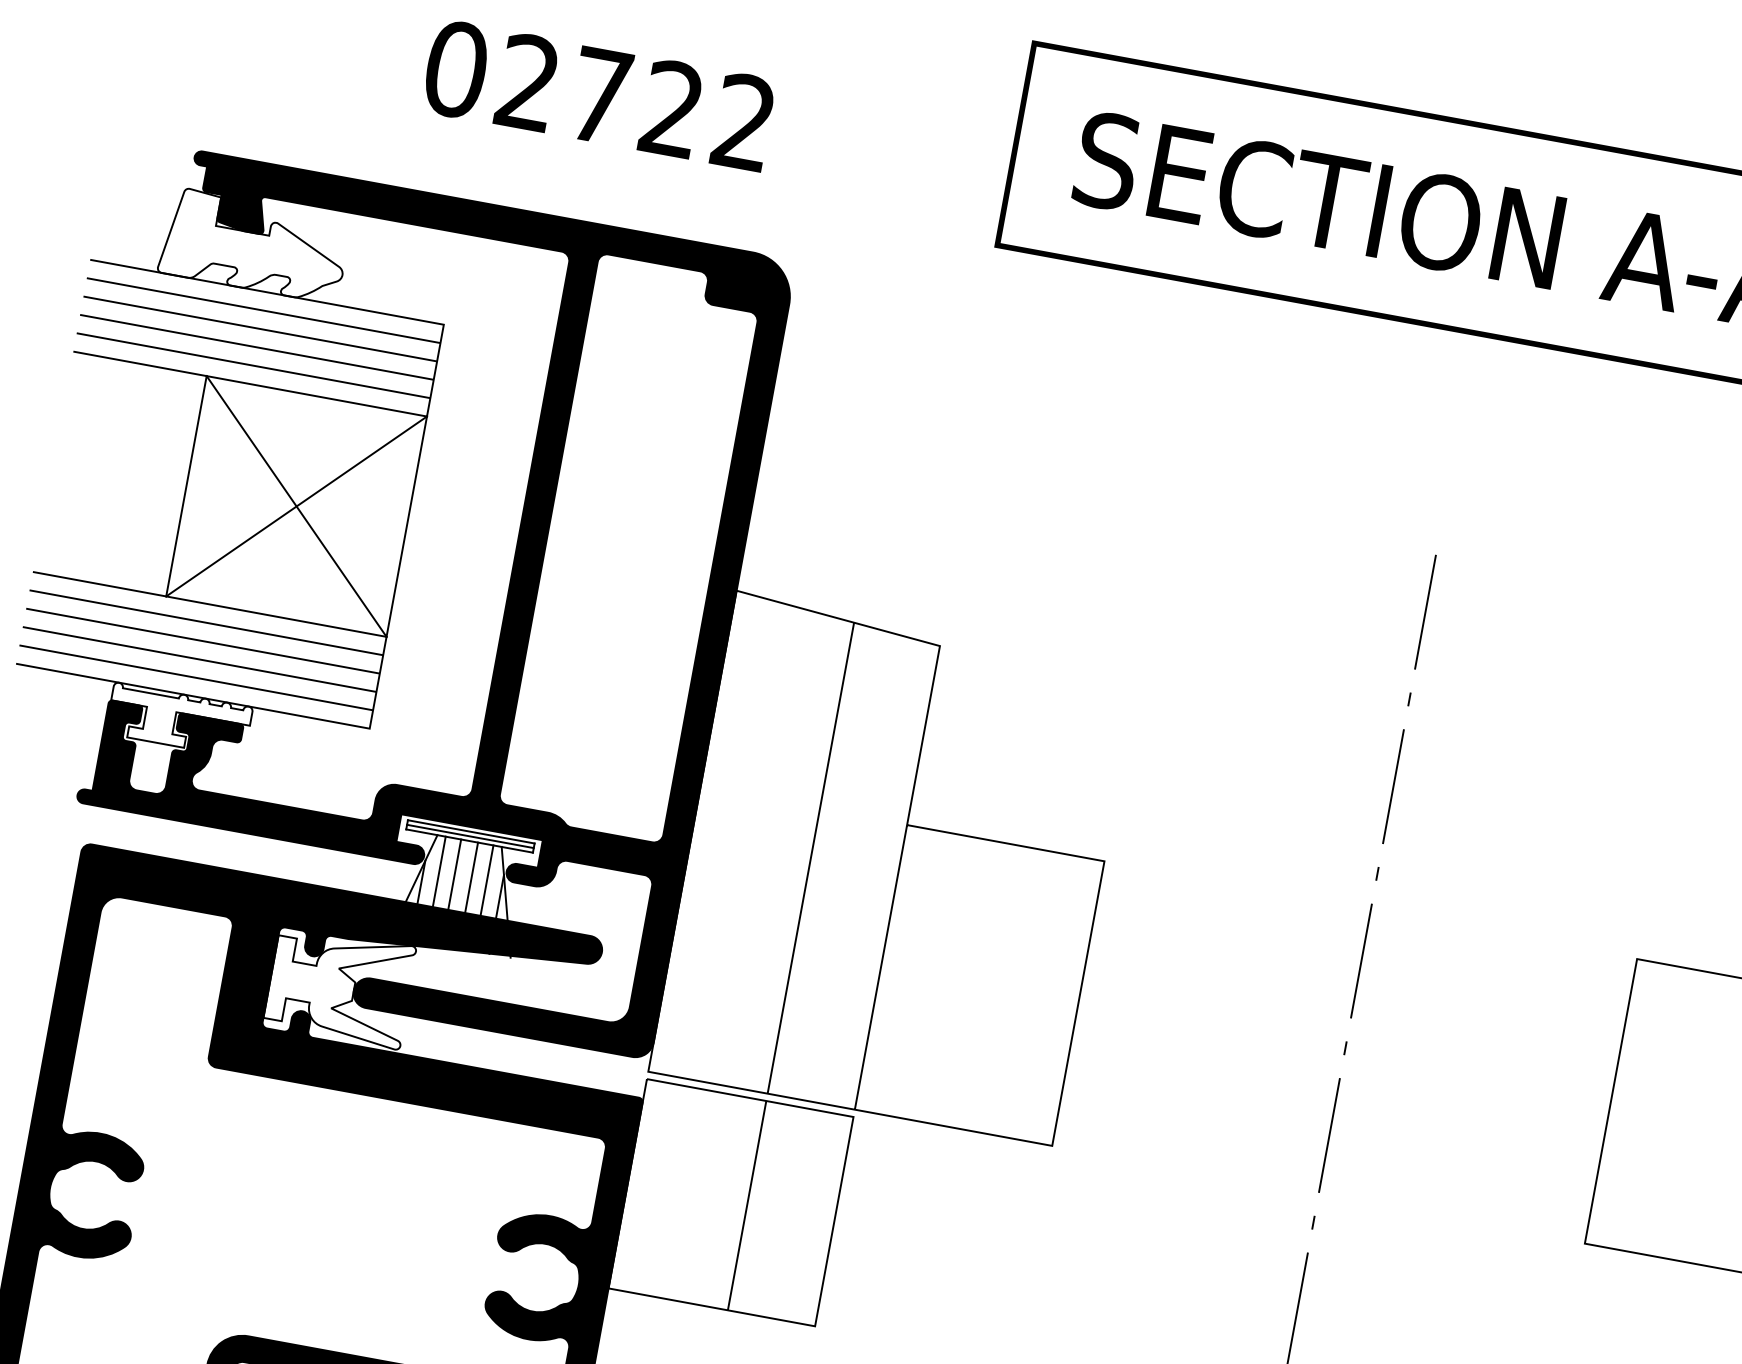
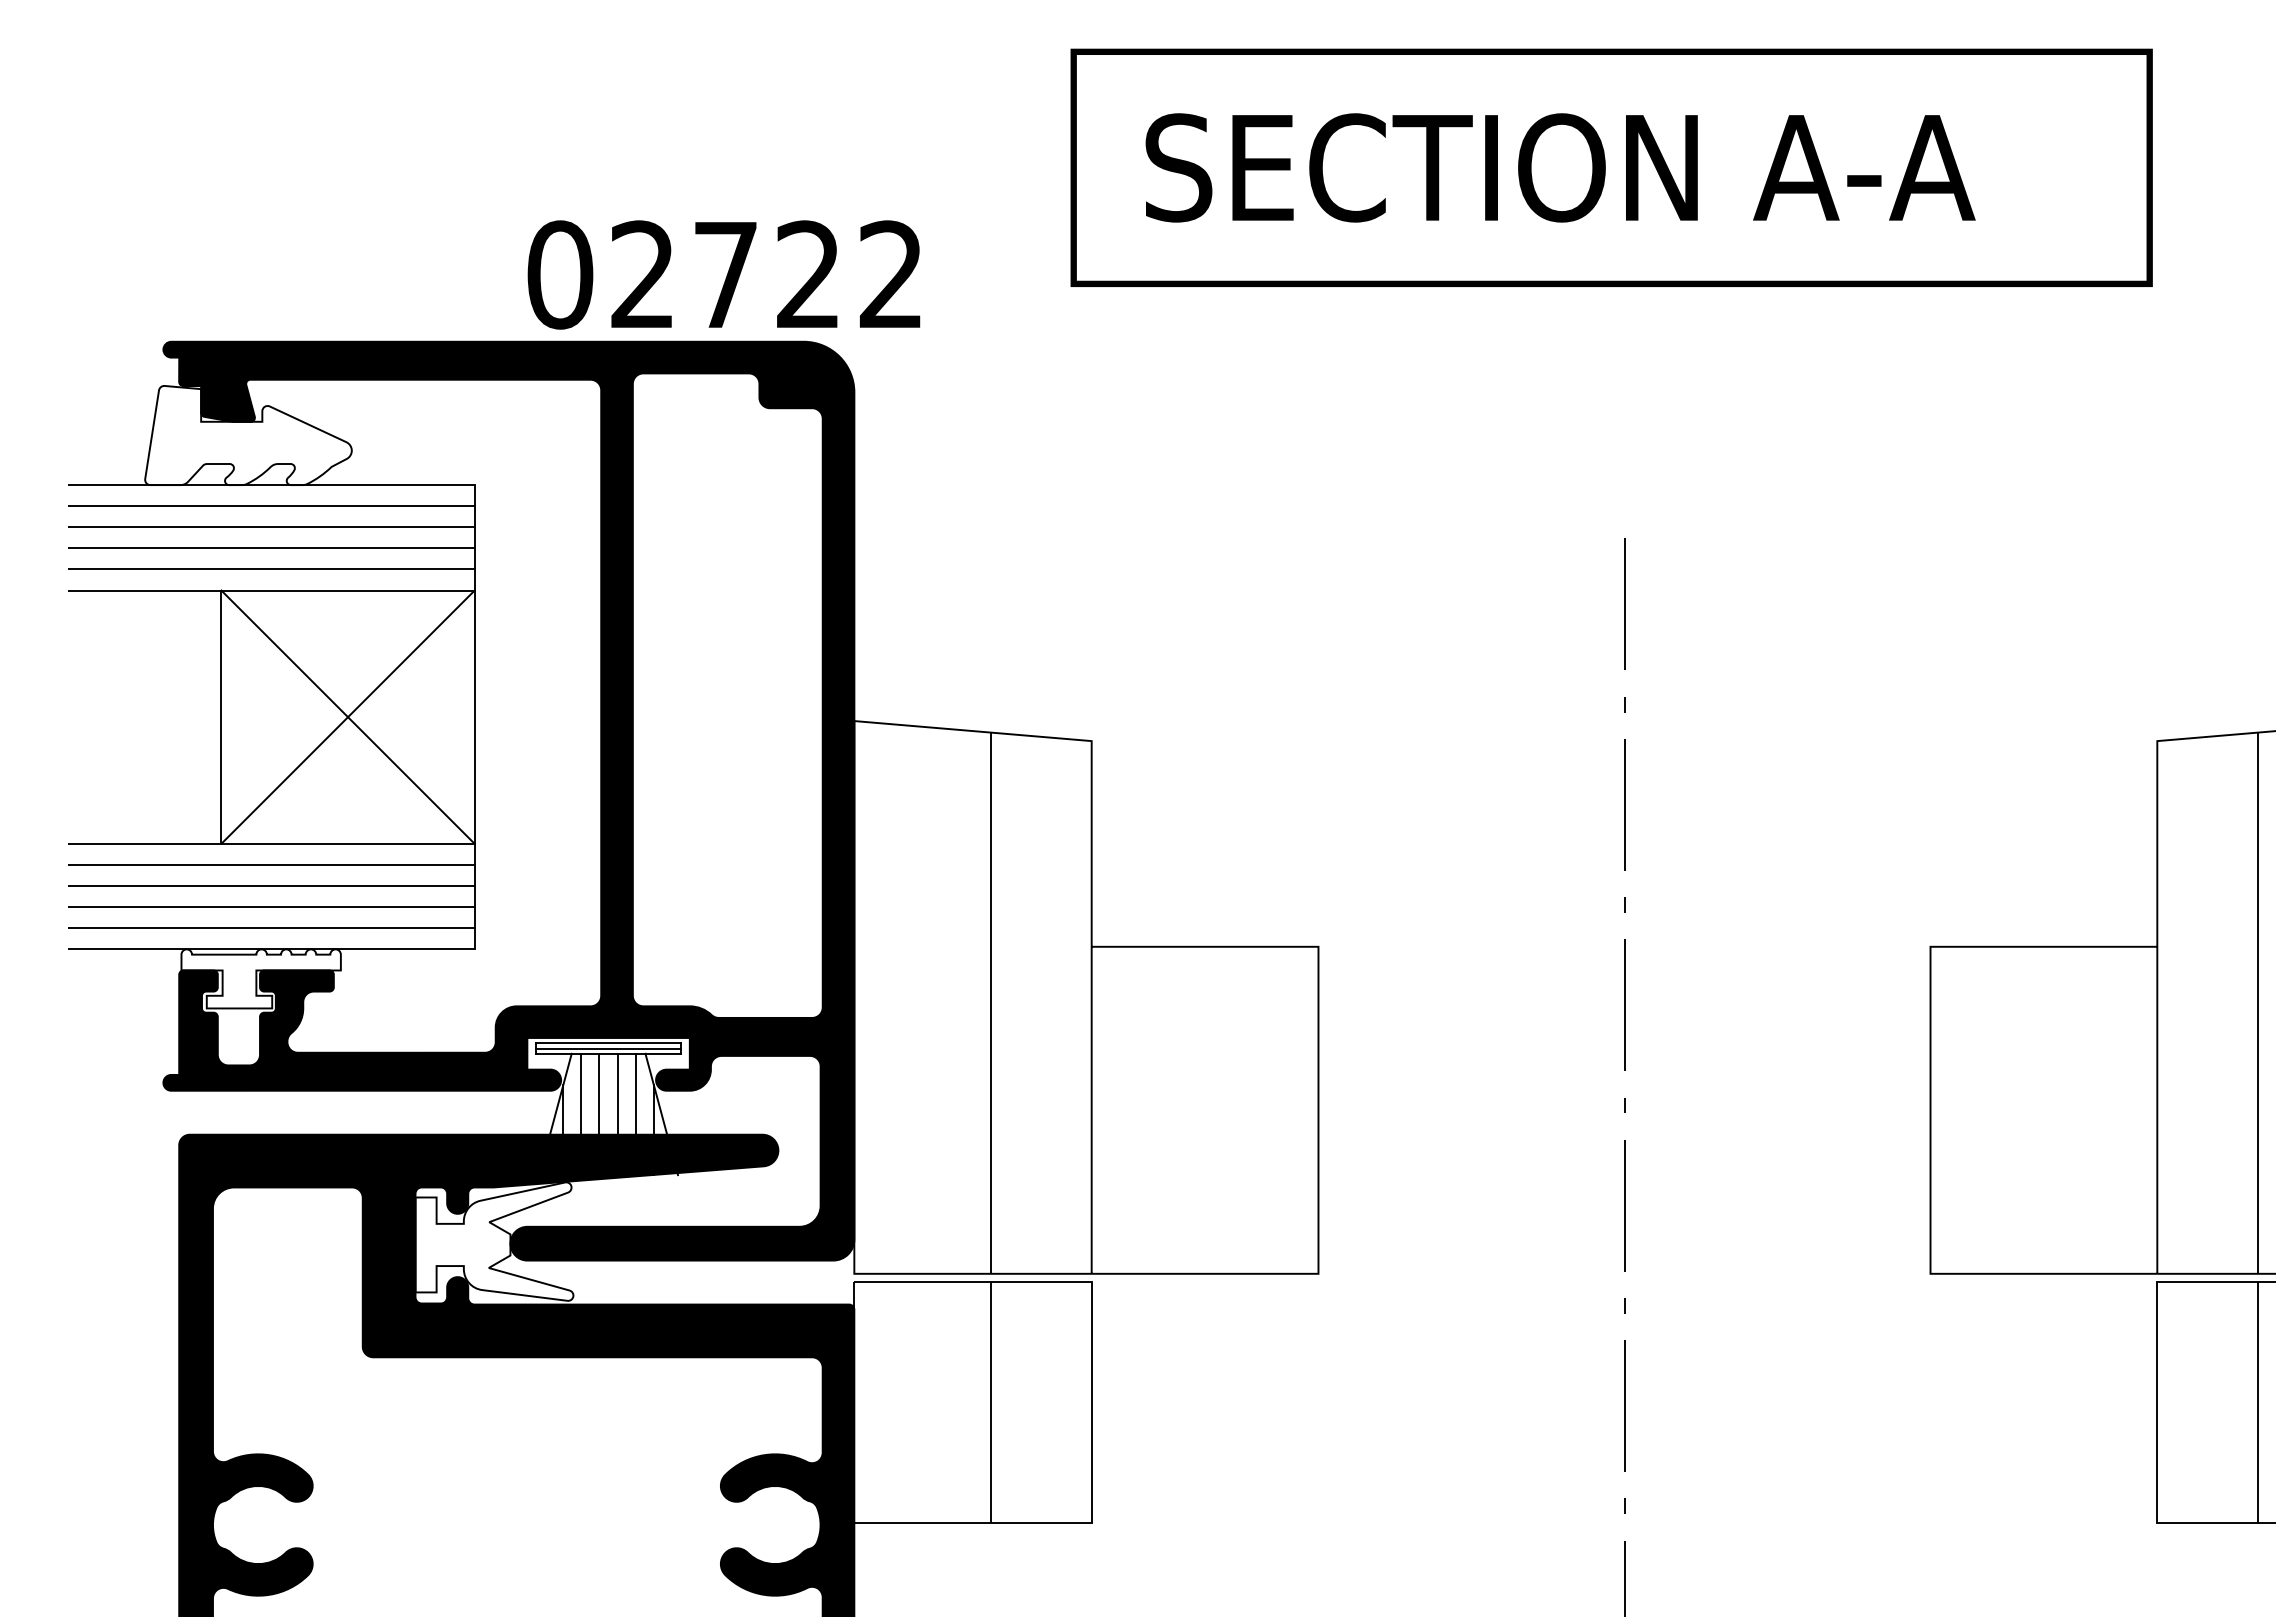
text: (598, 95) -> (723, 274), moved

